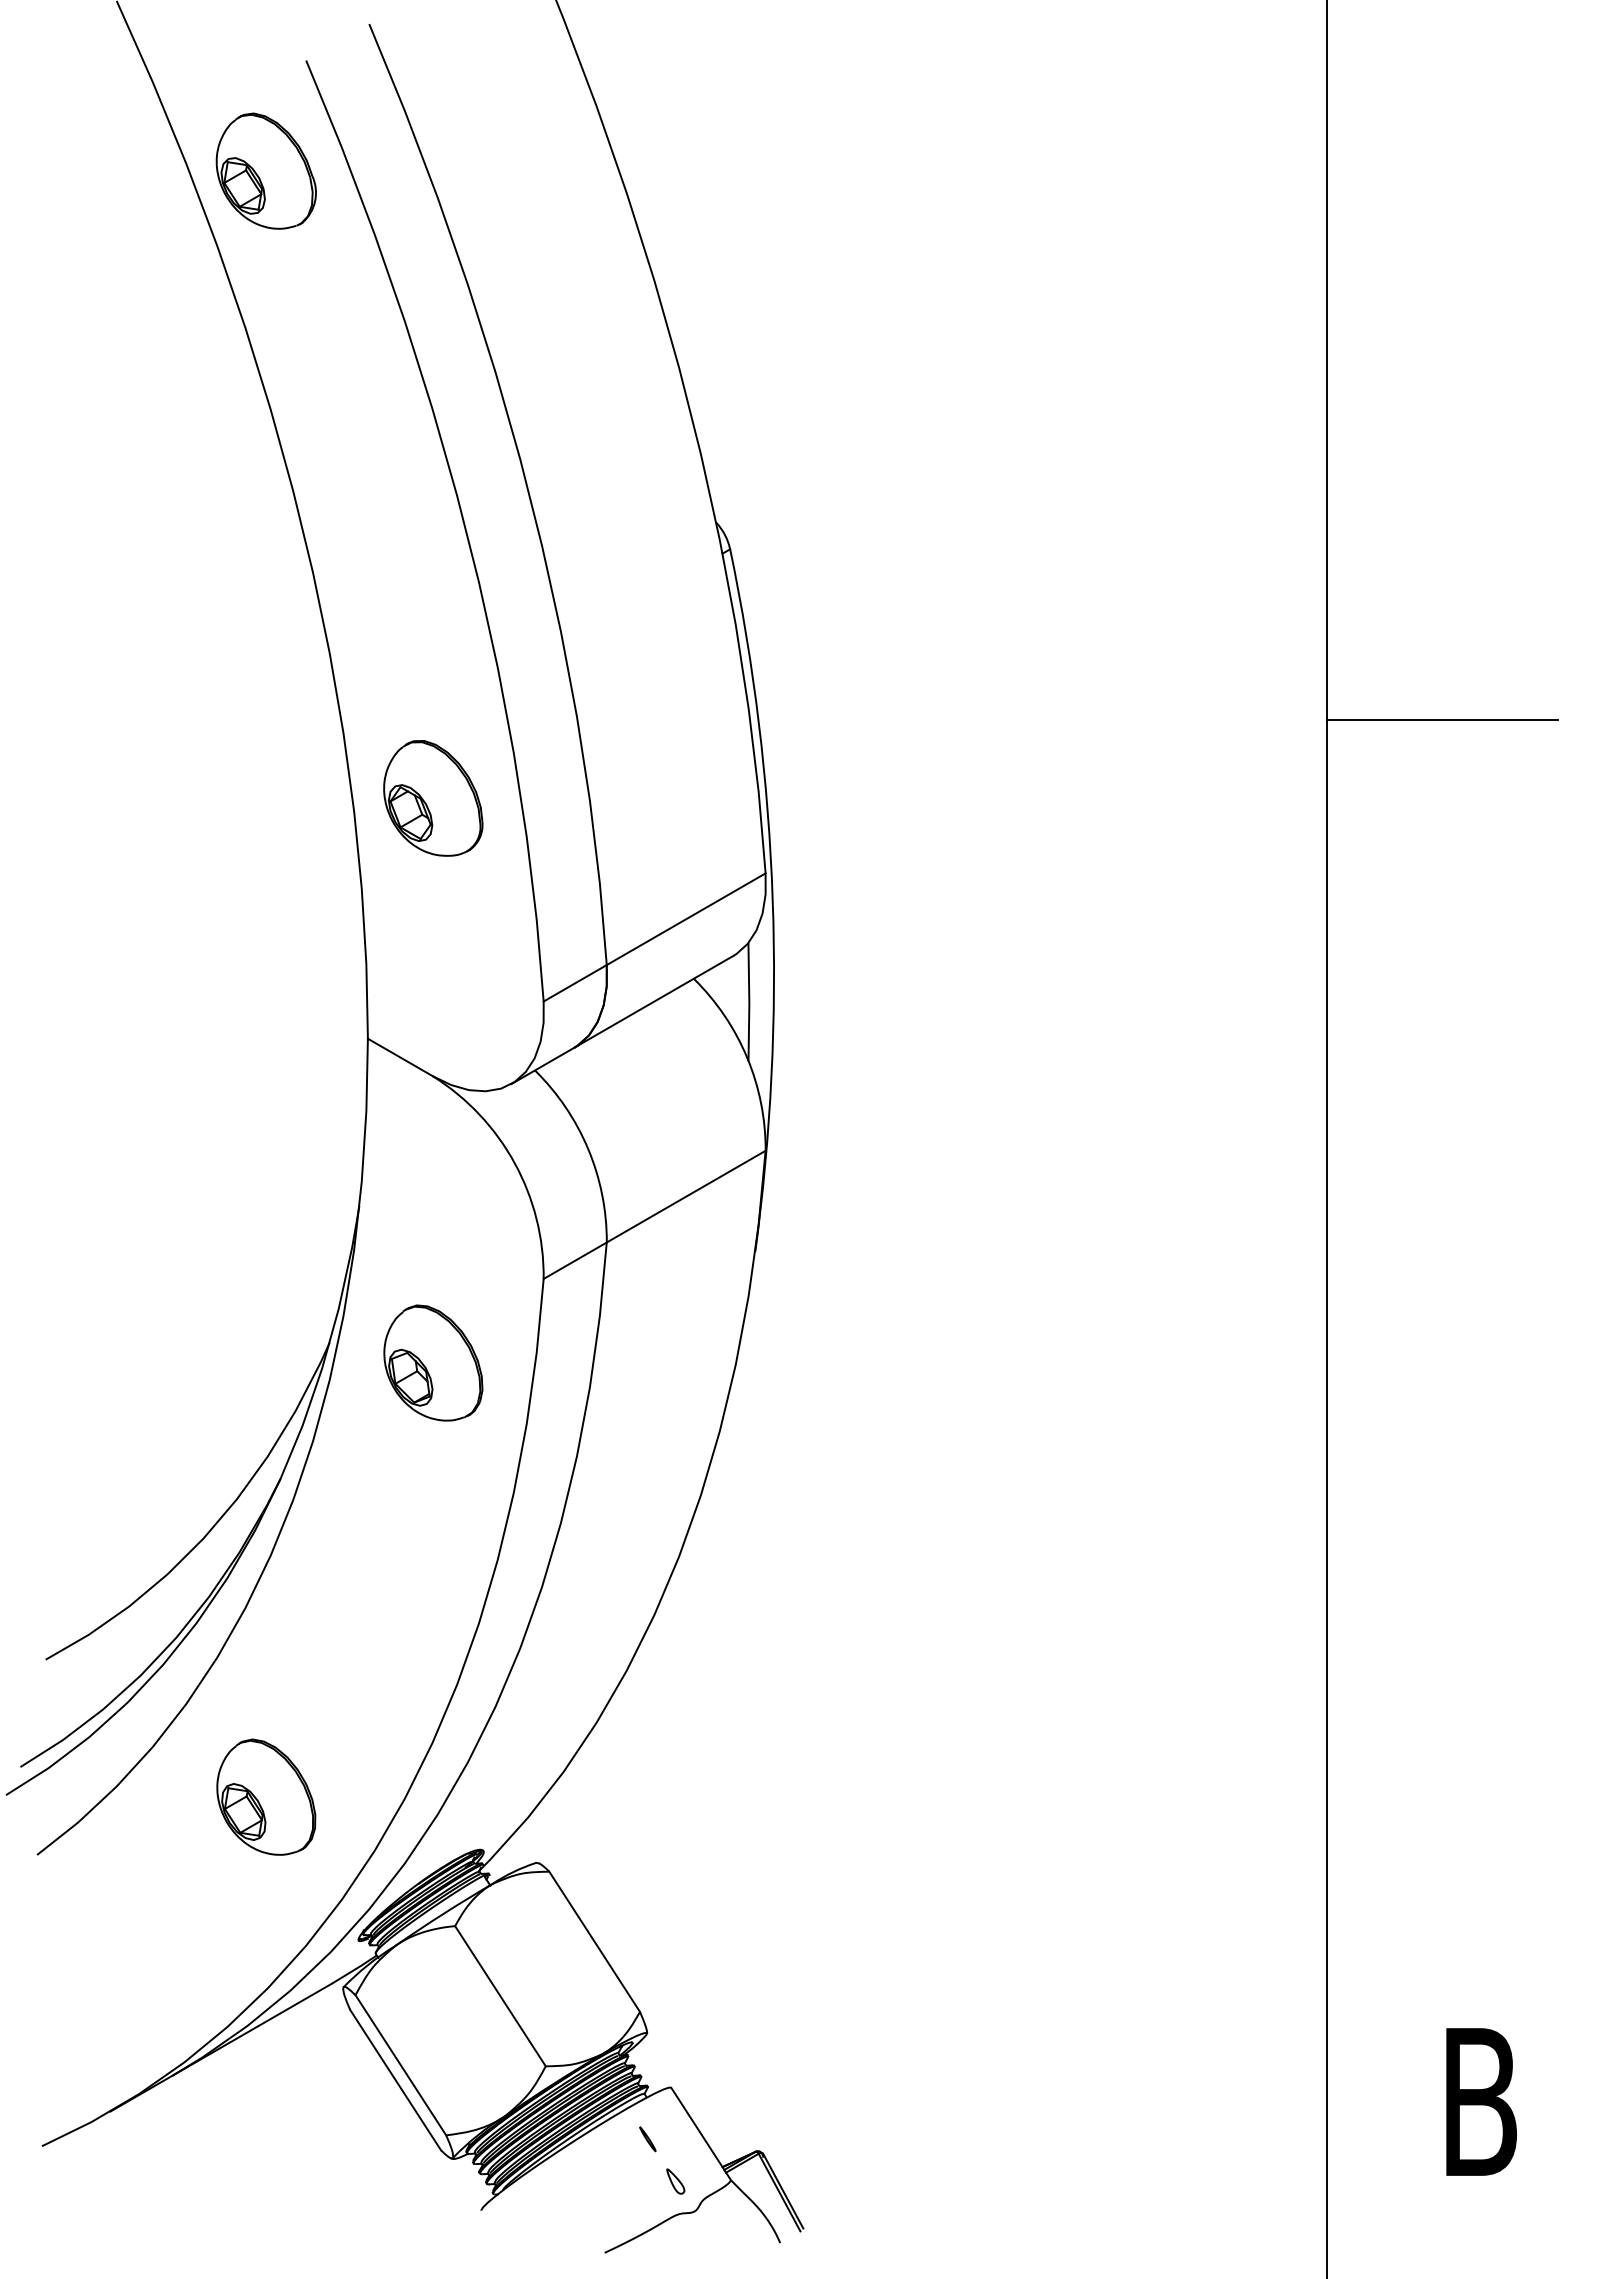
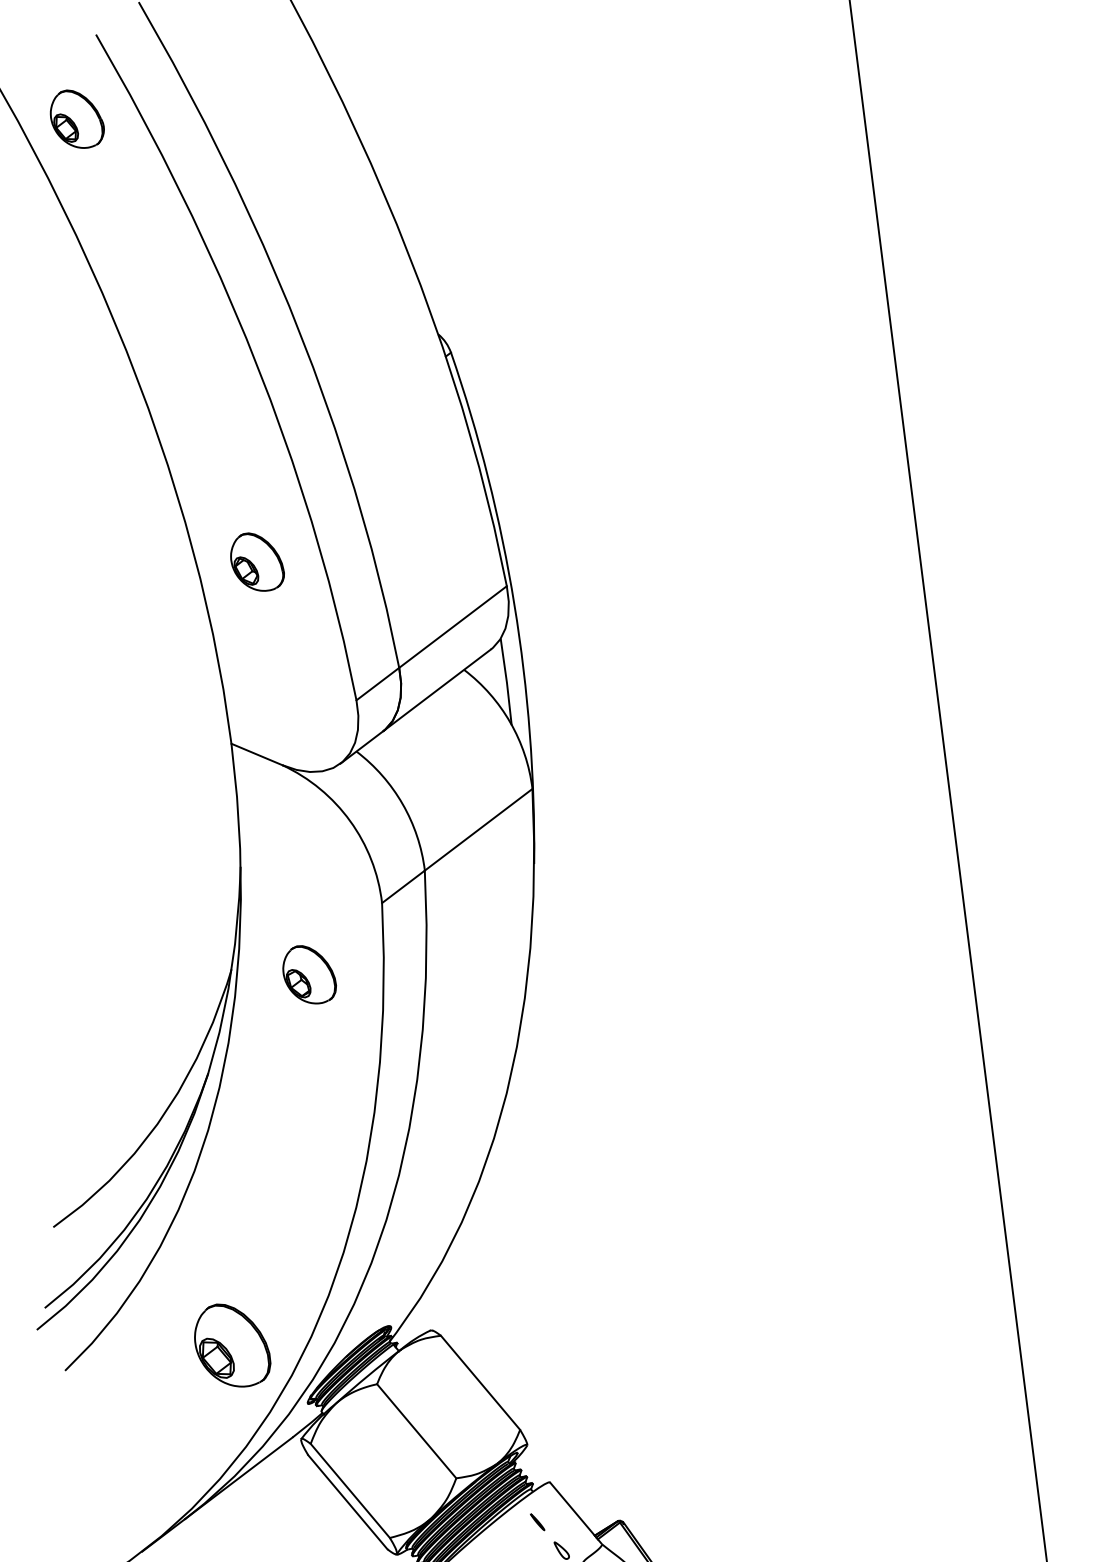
part: (265, 170) -> (76, 118), size x0.7
line: (1442, 719) -> (987, 411), removed
part: (433, 798) -> (257, 562), size x0.7
part: (433, 1362) -> (309, 974), size x0.7
part: (266, 1796) -> (232, 1344), moved

